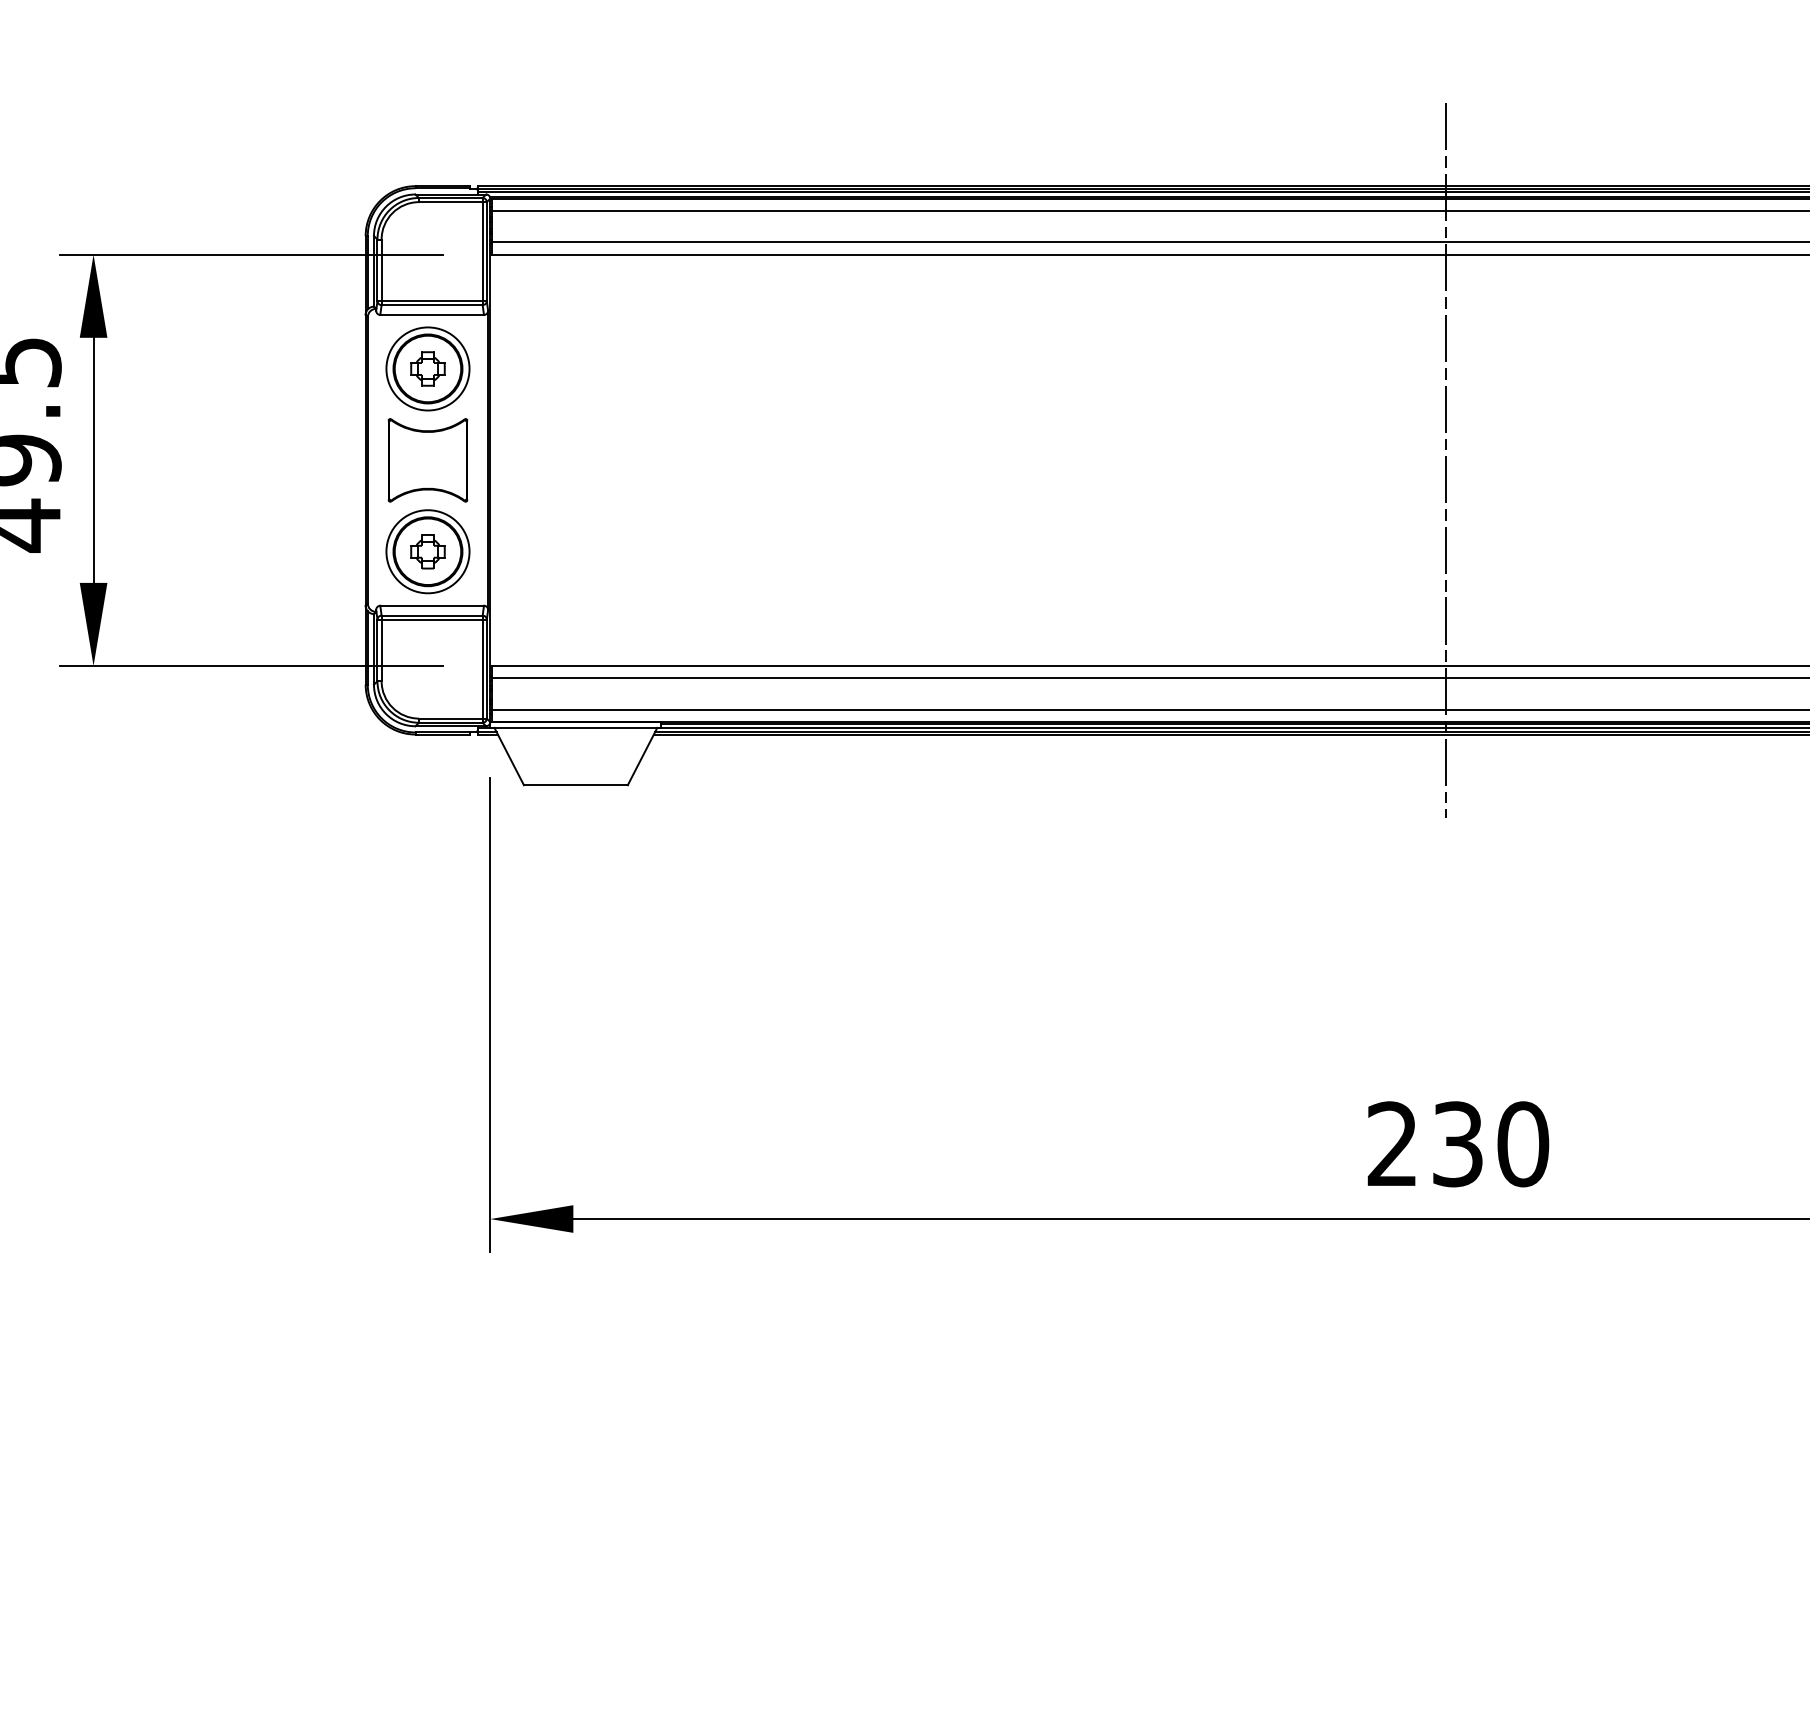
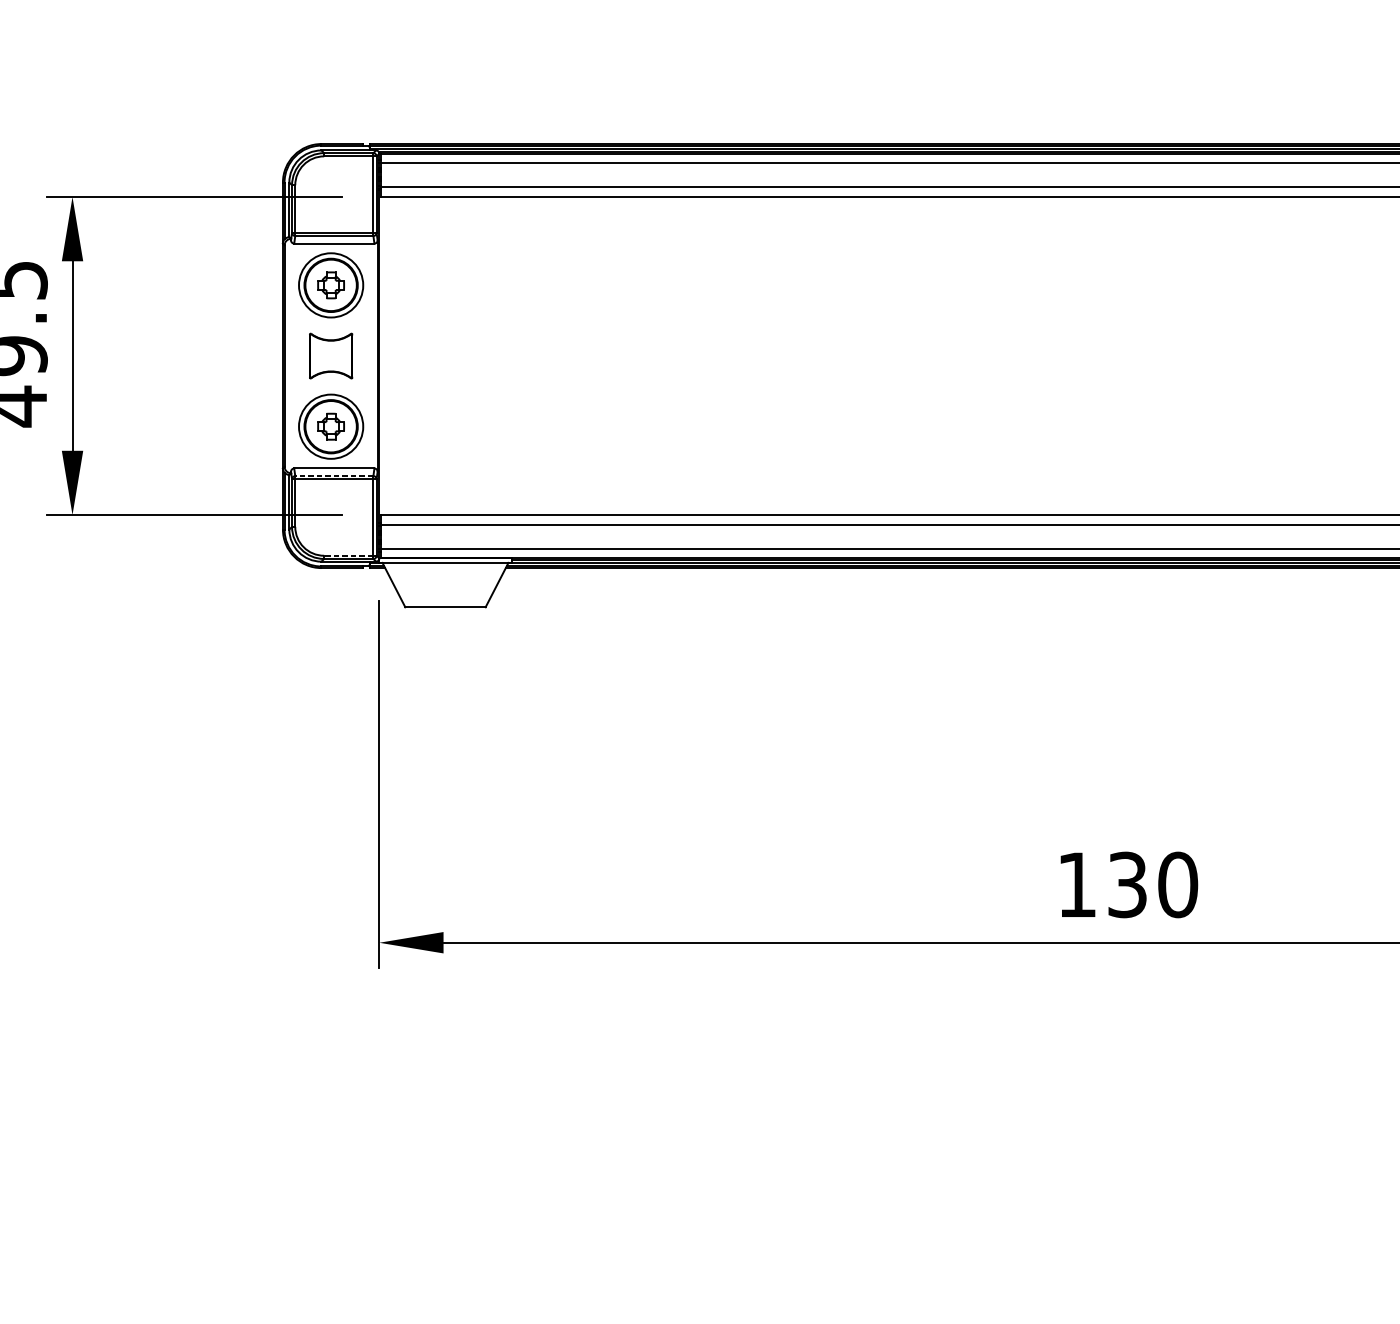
part: (427, 460) -> (330, 356), size x0.7
line: (1445, 460) -> (1117, 356), removed
line: (432, 615) -> (334, 476), solid -> dashed
line: (450, 718) -> (348, 555), solid -> dashed
text: (1391, 1143) -> (1076, 884), 230 -> 130

